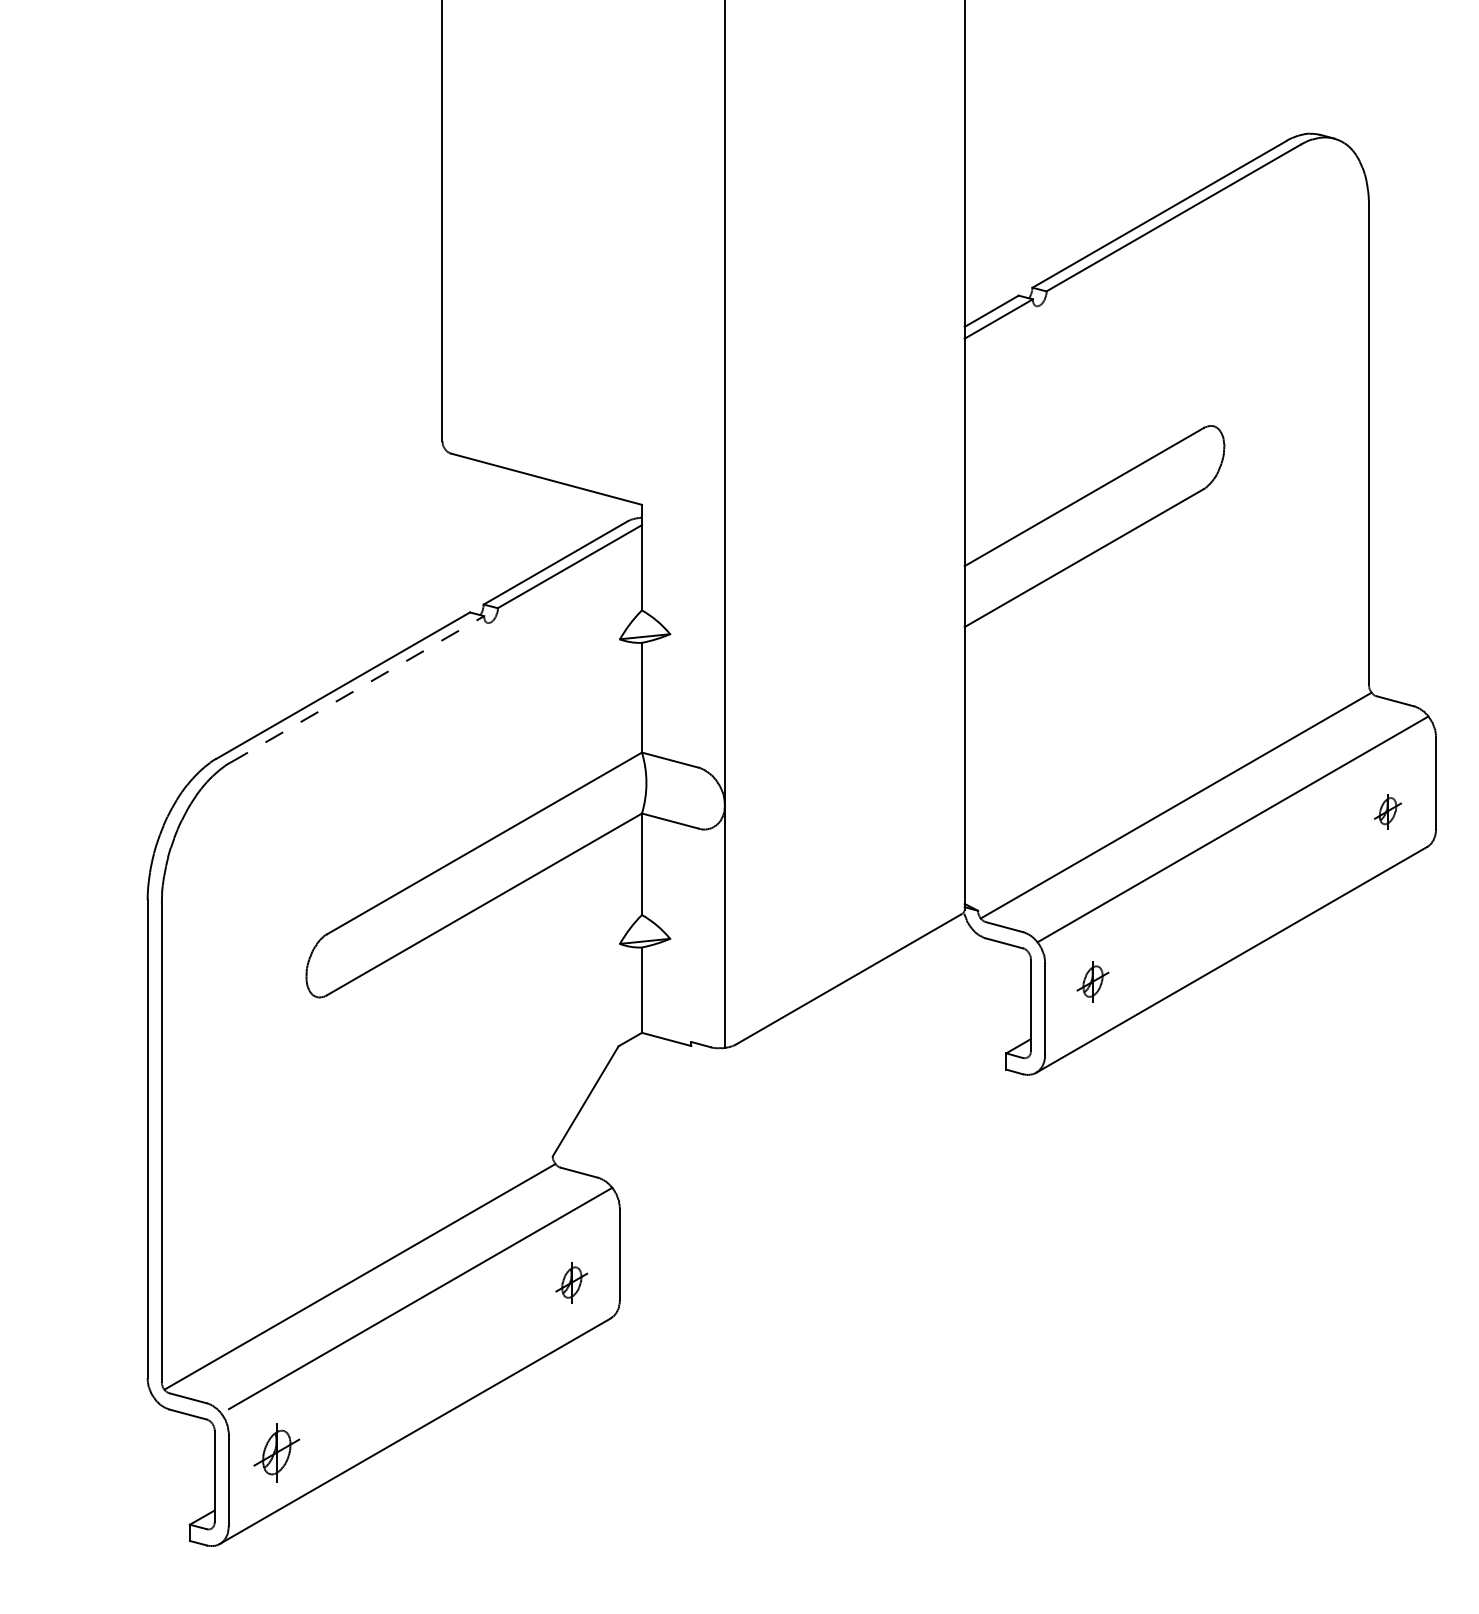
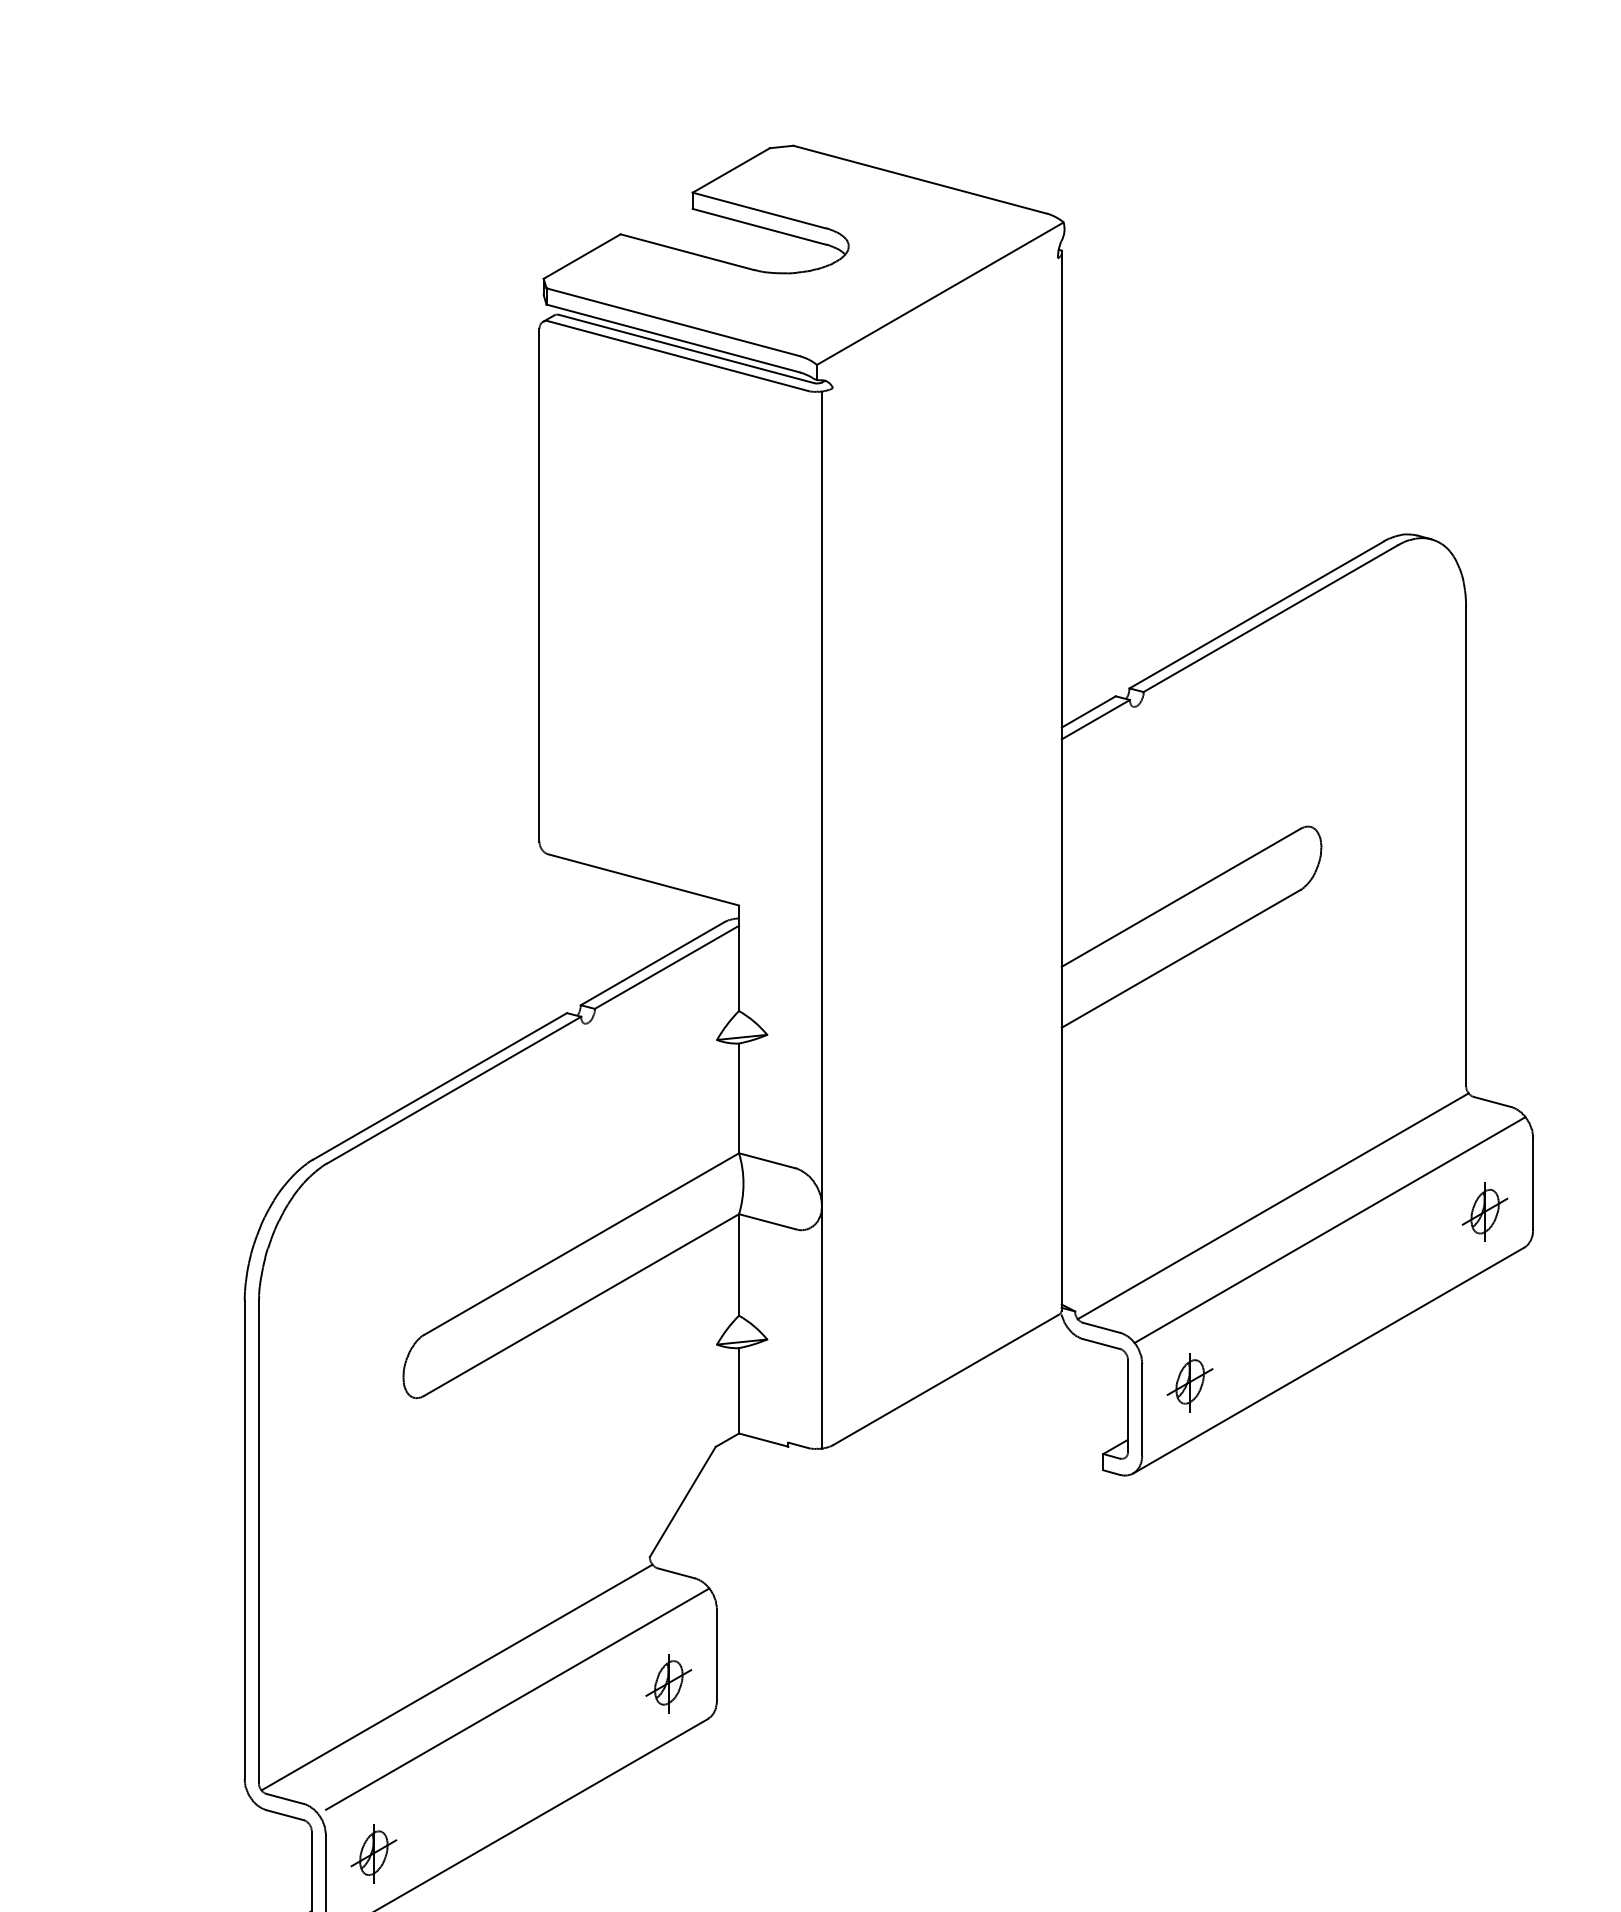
line: (357, 689) -> (454, 1090), dashed -> solid
part: (1387, 810) -> (1484, 1211), size x1.67
part: (1092, 981) -> (1189, 1382), size x1.43
part: (571, 1282) -> (668, 1683), size x1.43

